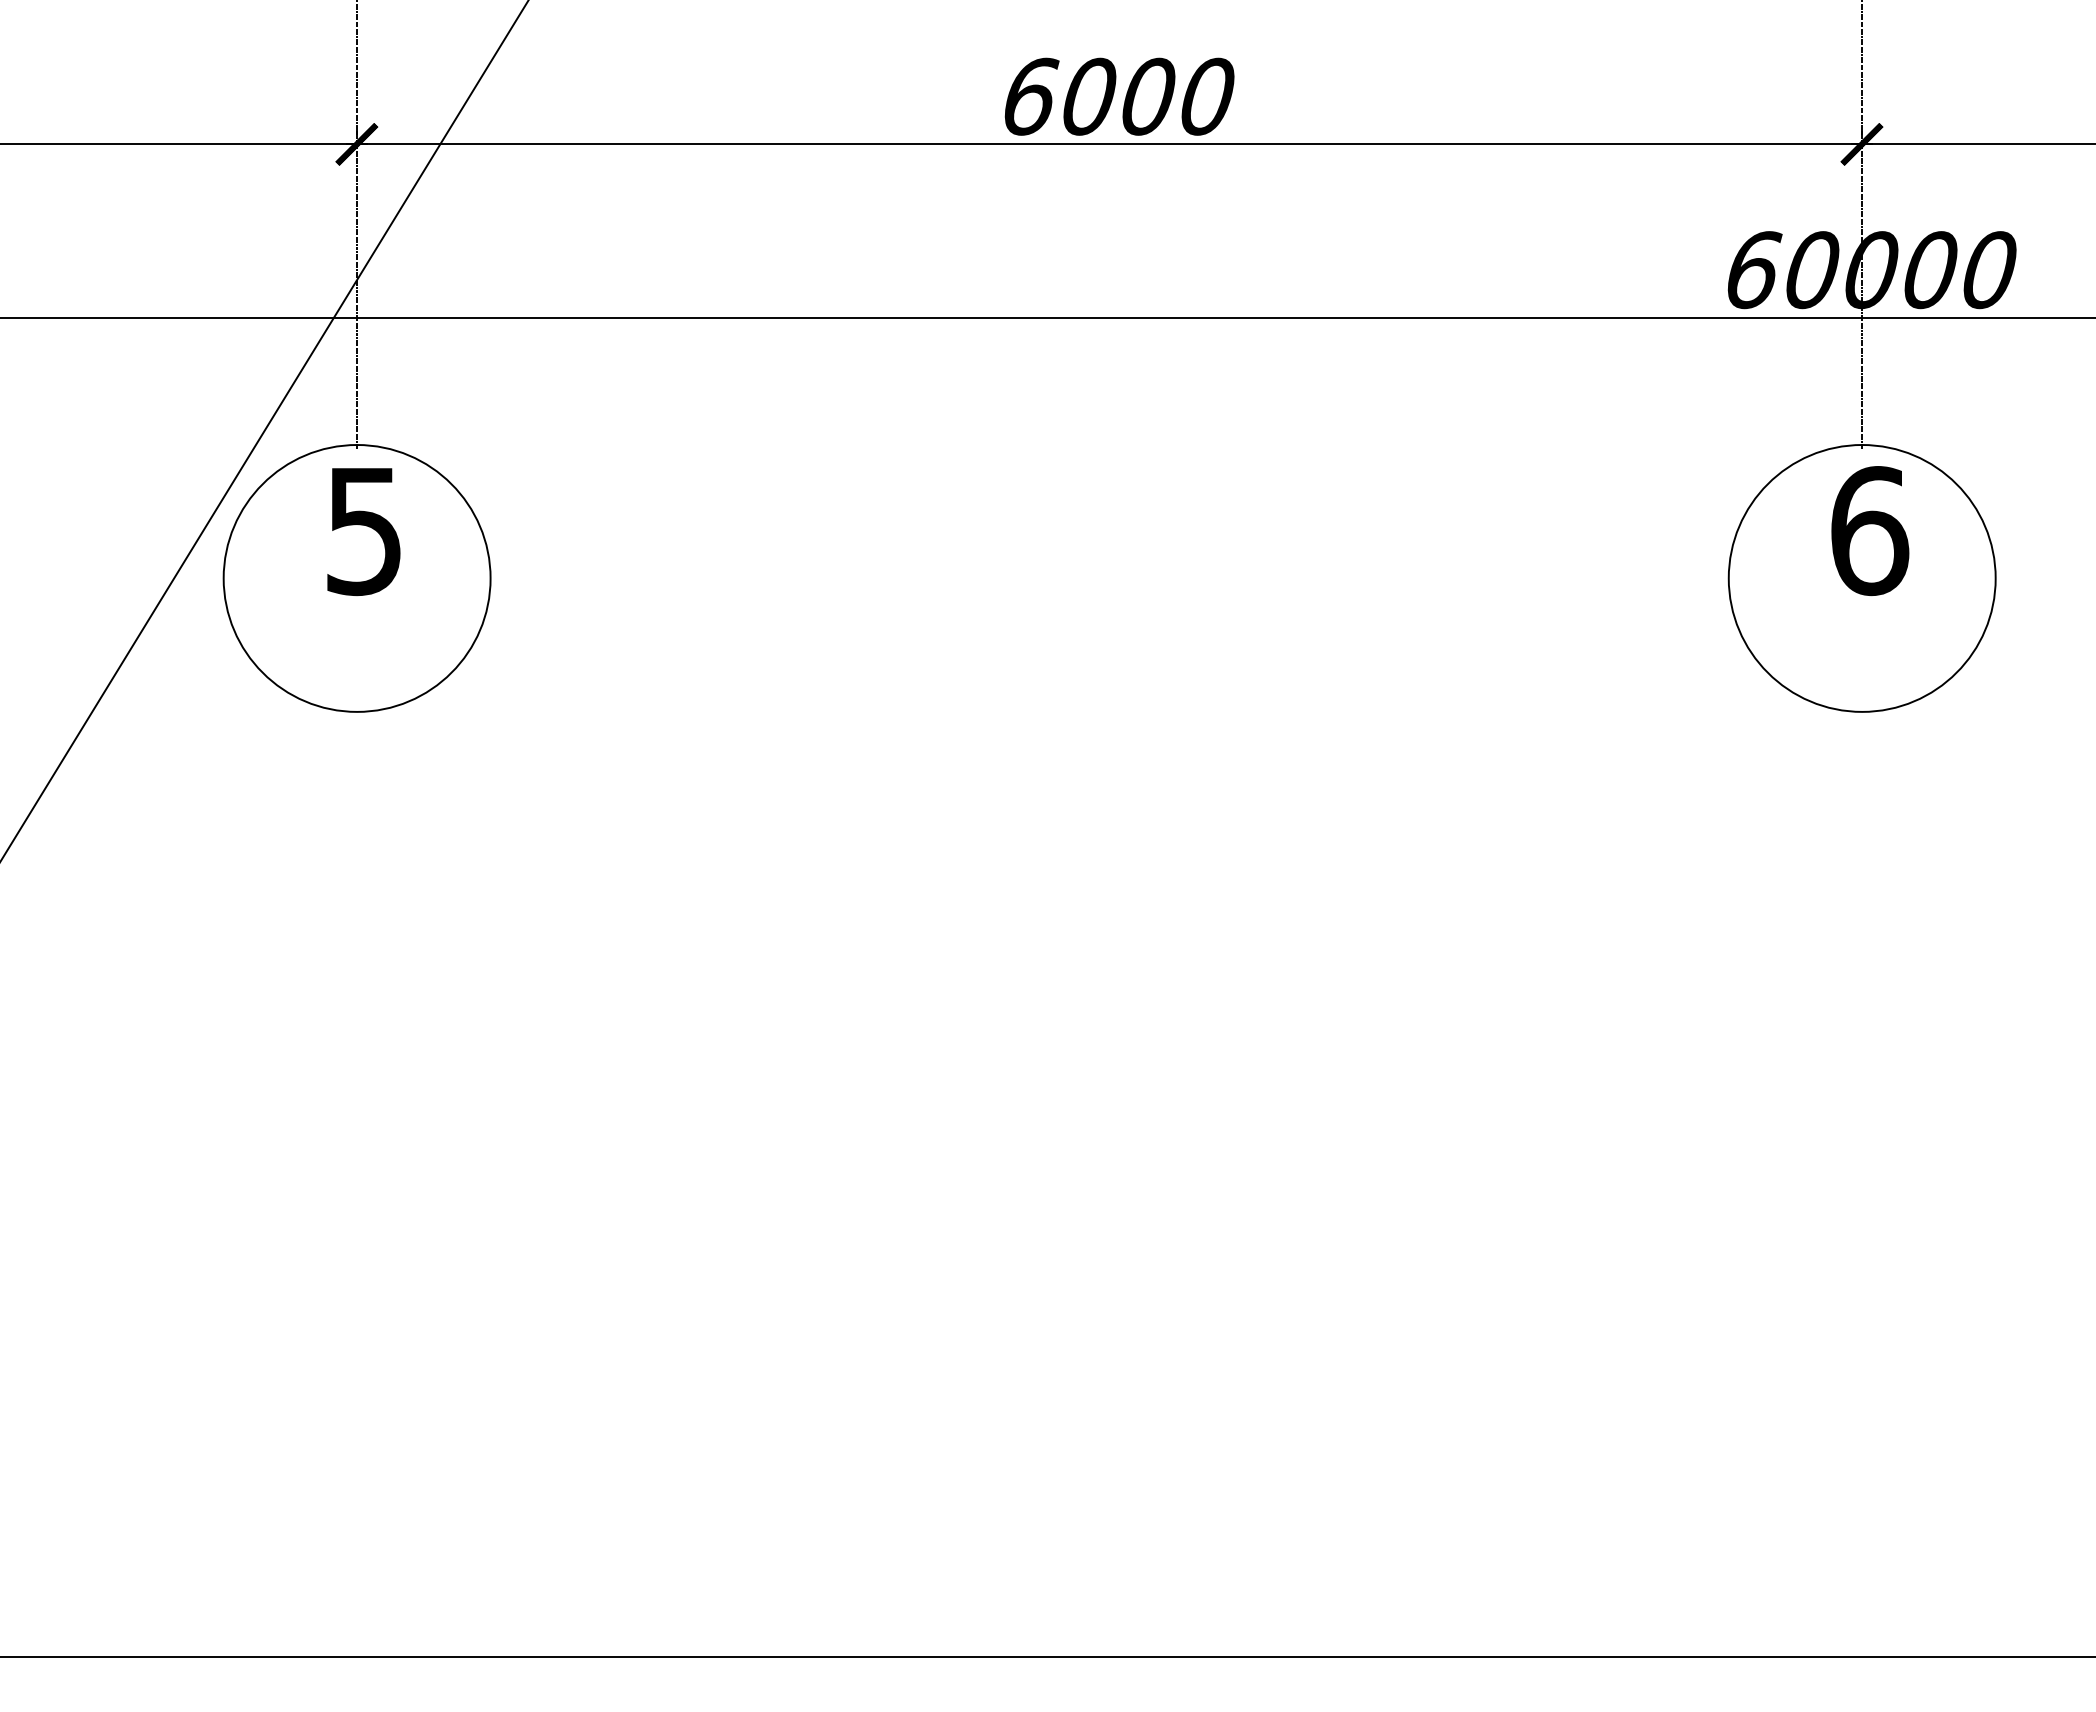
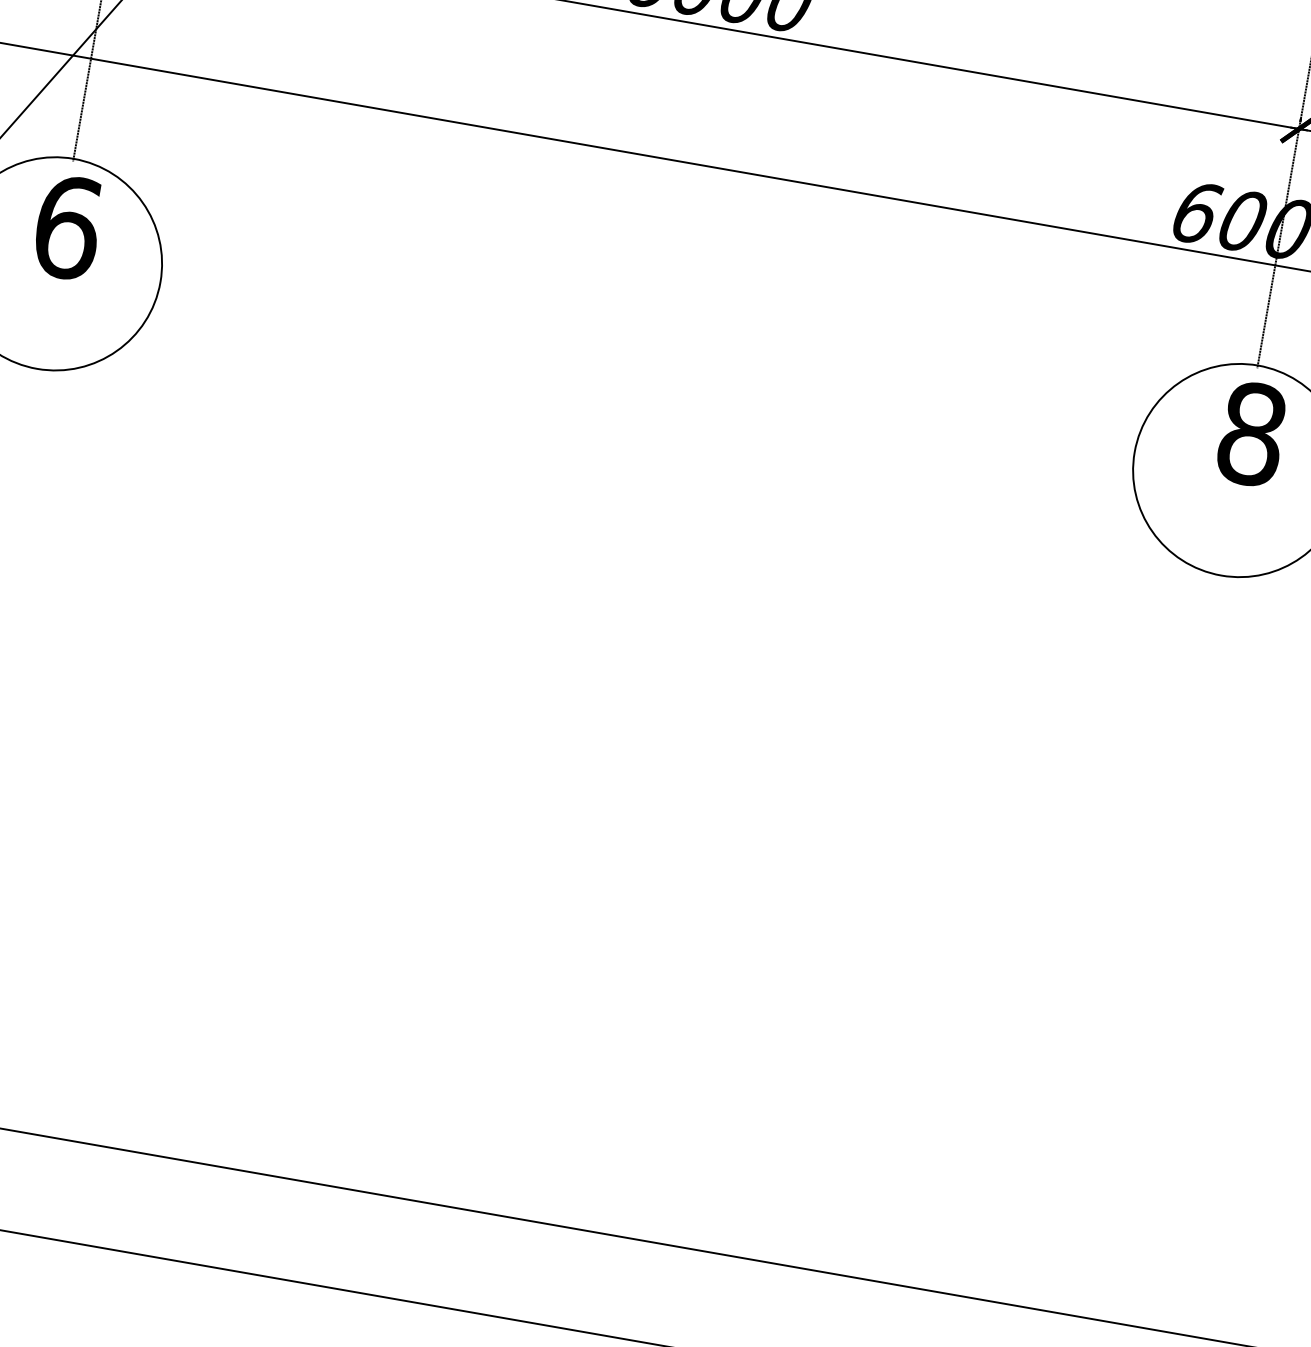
text: (1870, 530) -> (1252, 433), 6 -> 8
text: (365, 531) -> (68, 228), 5 -> 6

